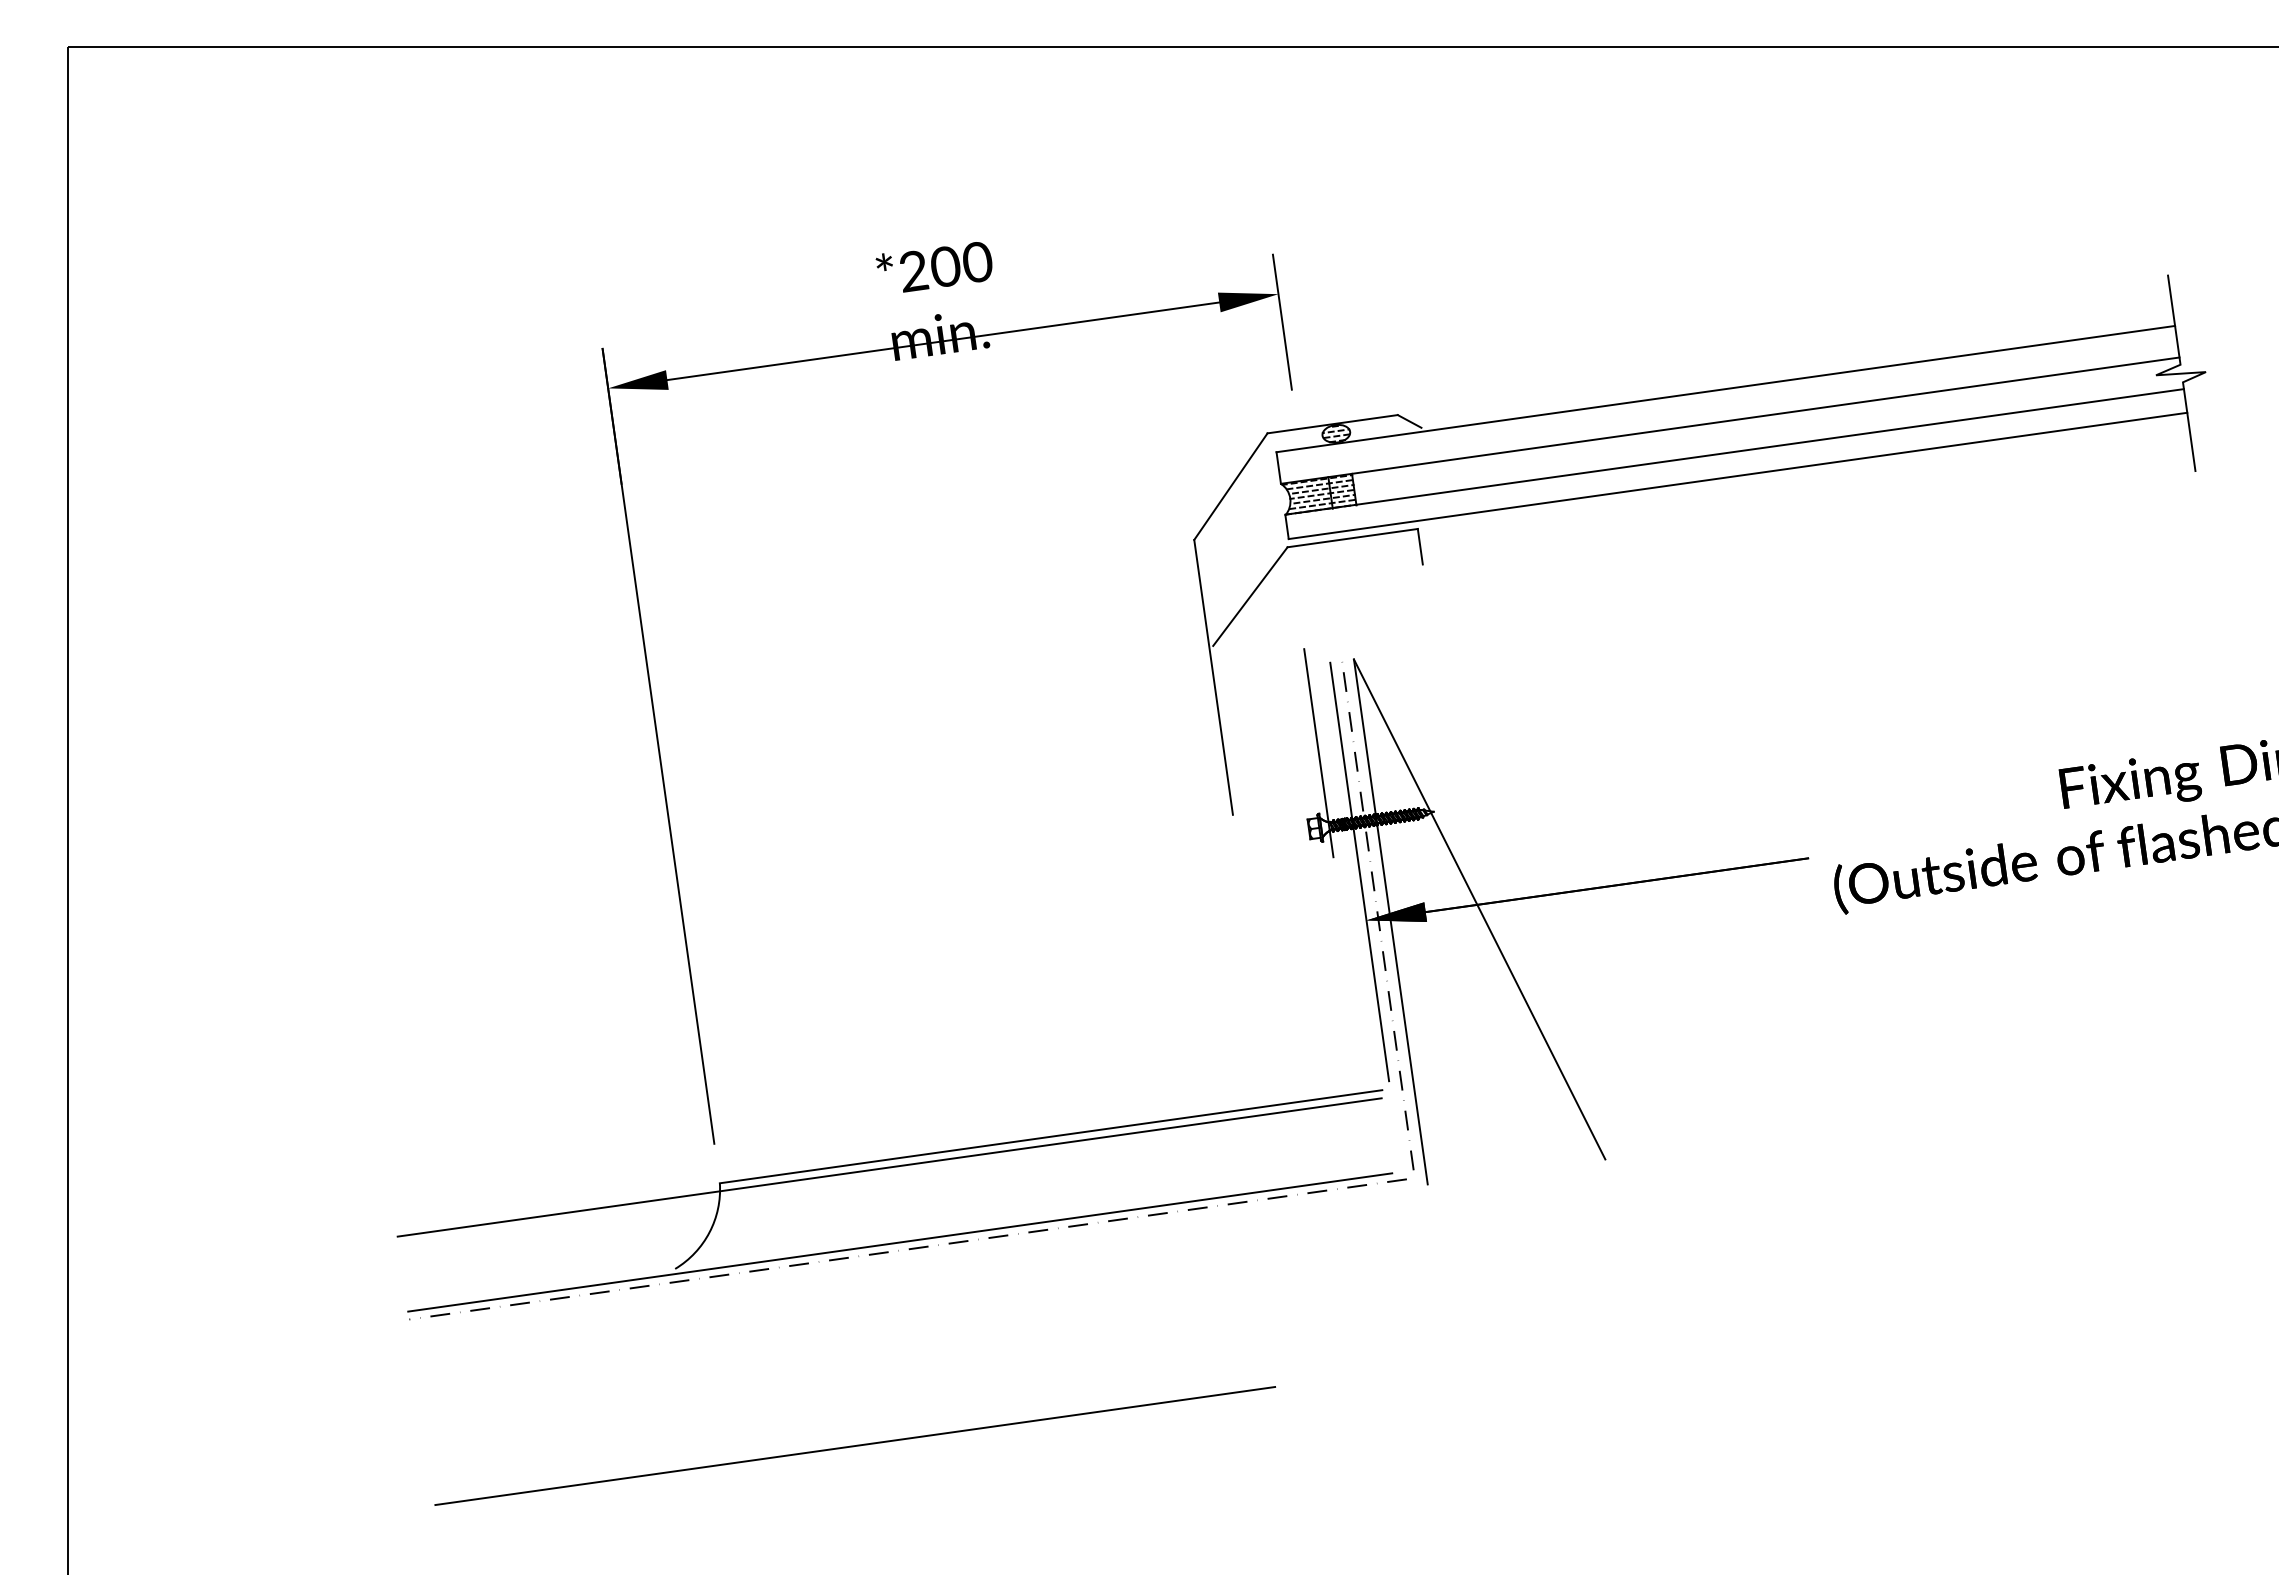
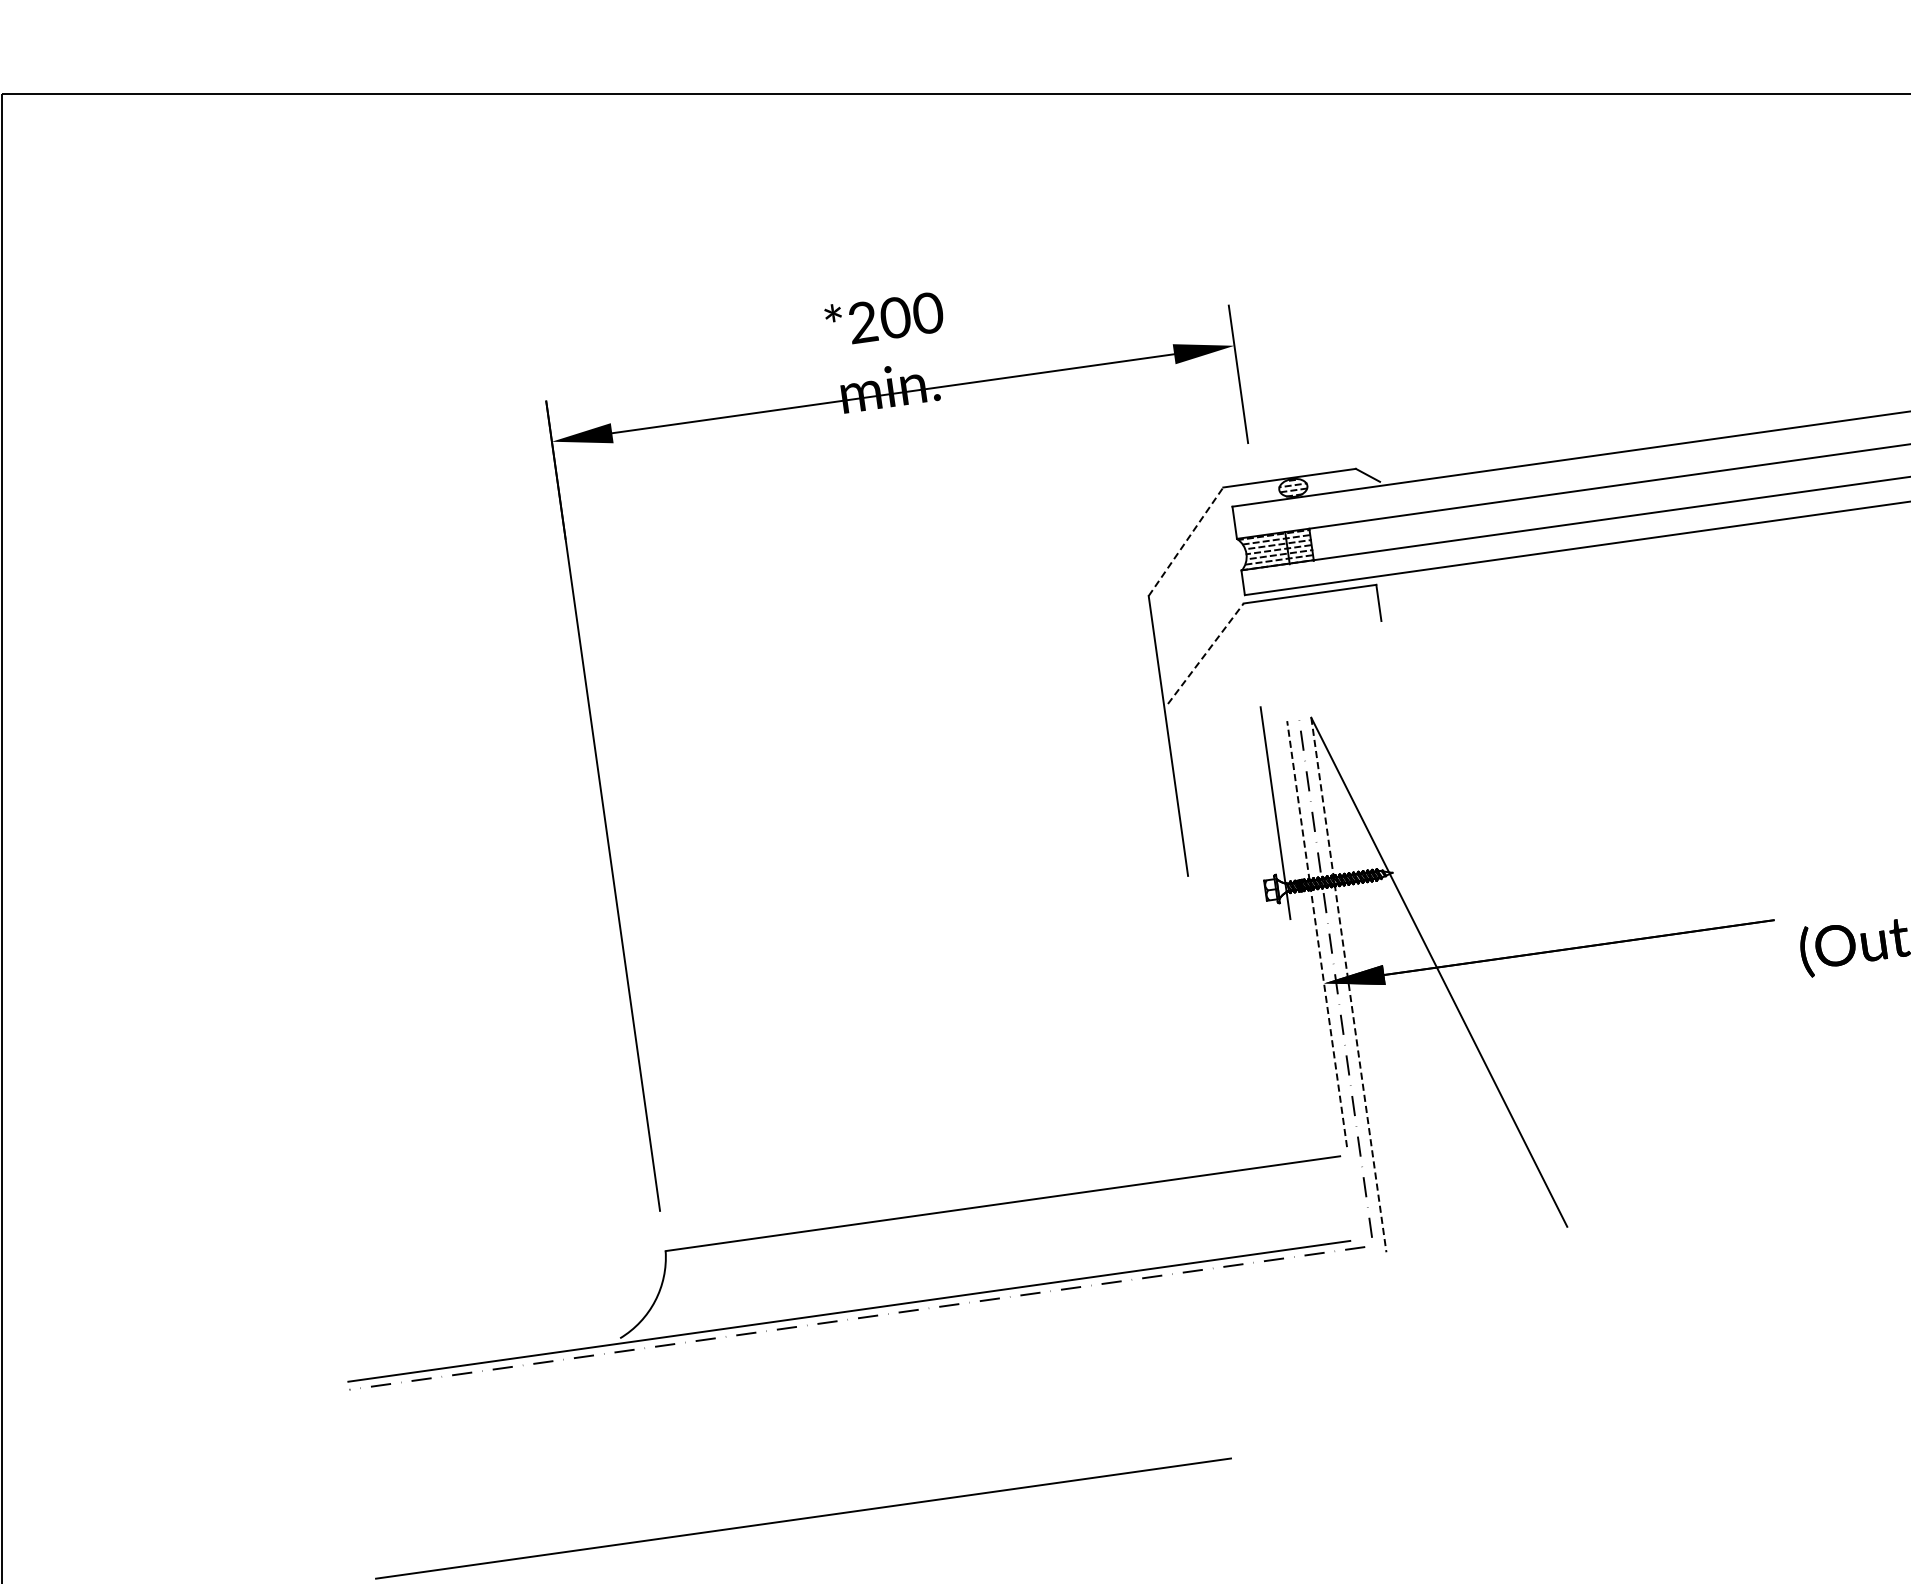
line: (1230, 486) -> (1185, 541), solid -> dashed
line: (1250, 596) -> (1205, 653), solid -> dashed
line: (1359, 871) -> (1316, 933), solid -> dashed
line: (1390, 922) -> (1348, 985), solid -> dashed
line: (889, 1167) -> (838, 1235), removed

